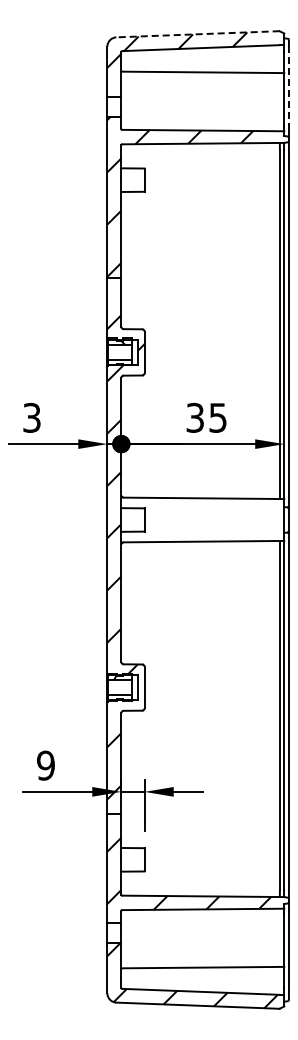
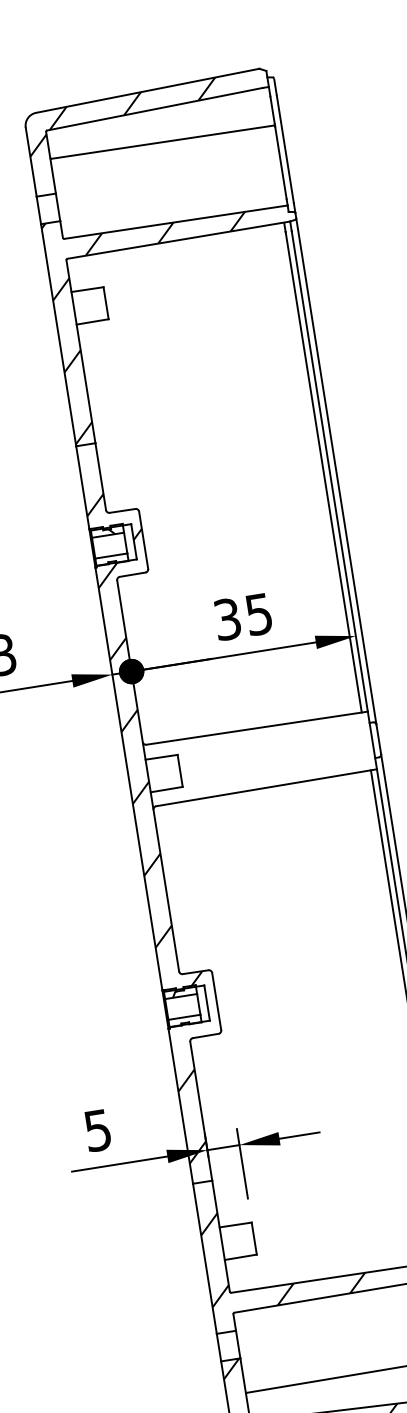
line: (197, 34) -> (147, 91), dashed -> solid
line: (288, 90) -> (284, 148), dashed -> solid
text: (45, 765) -> (97, 1130), 9 -> 5

